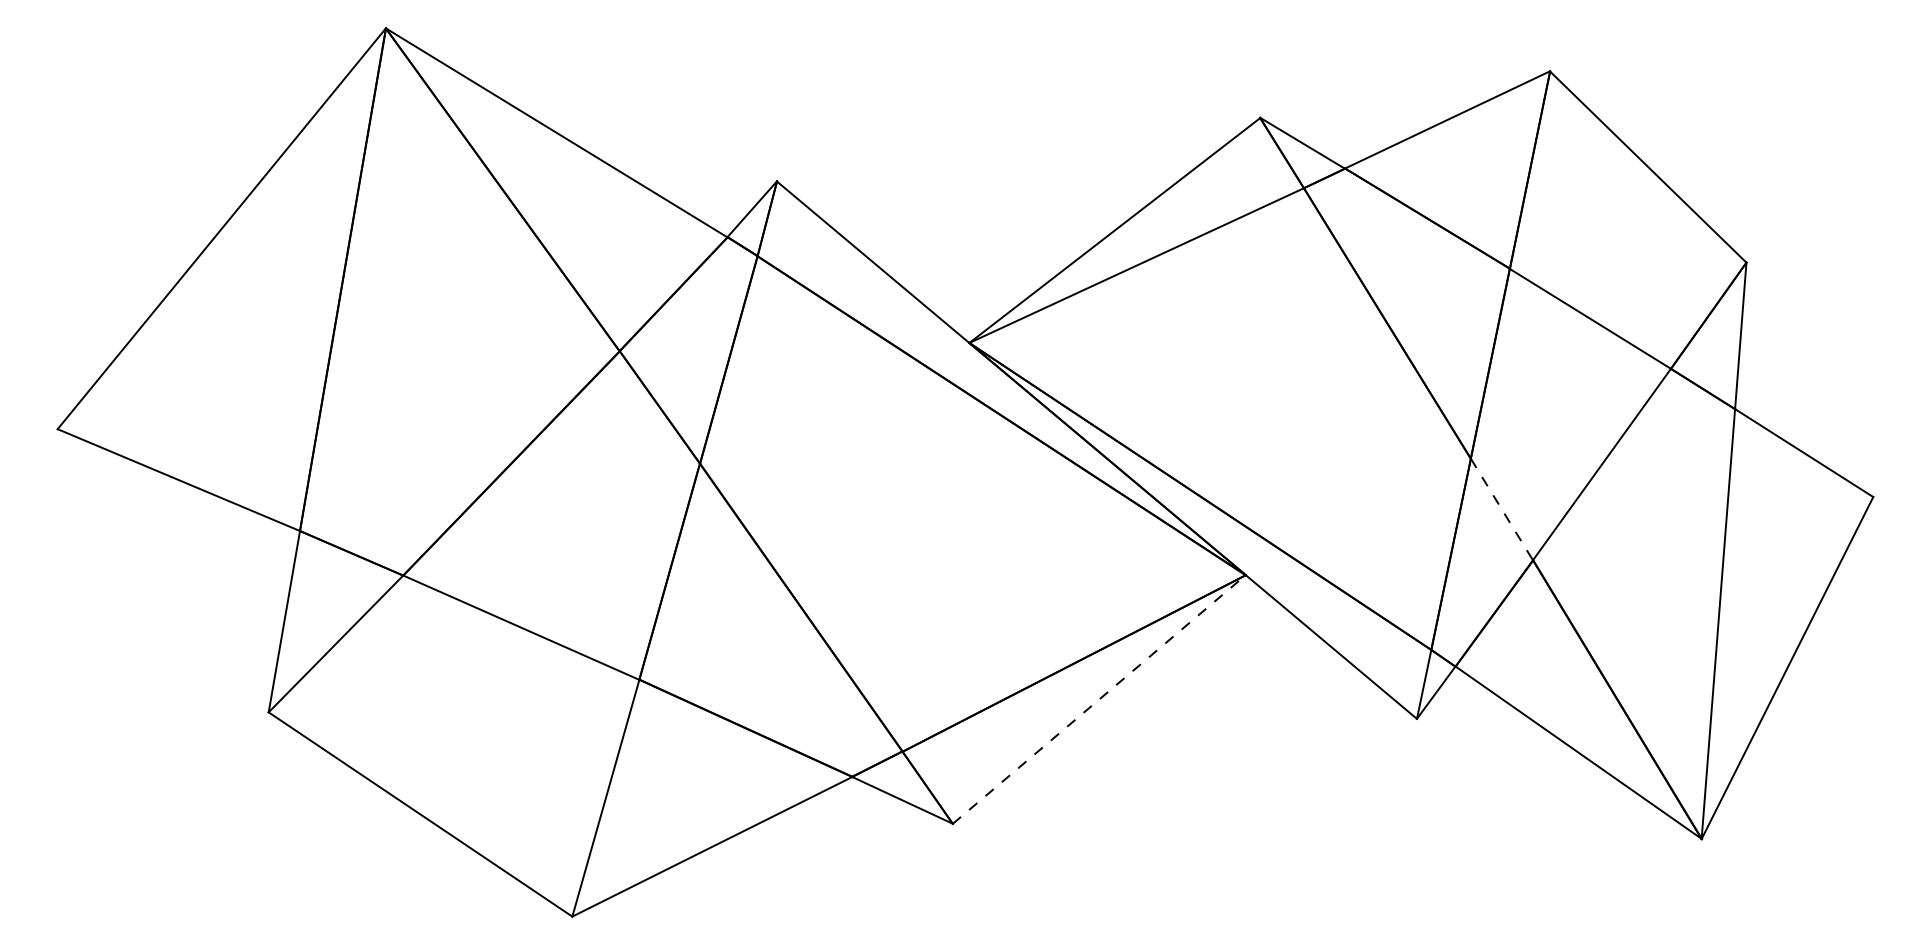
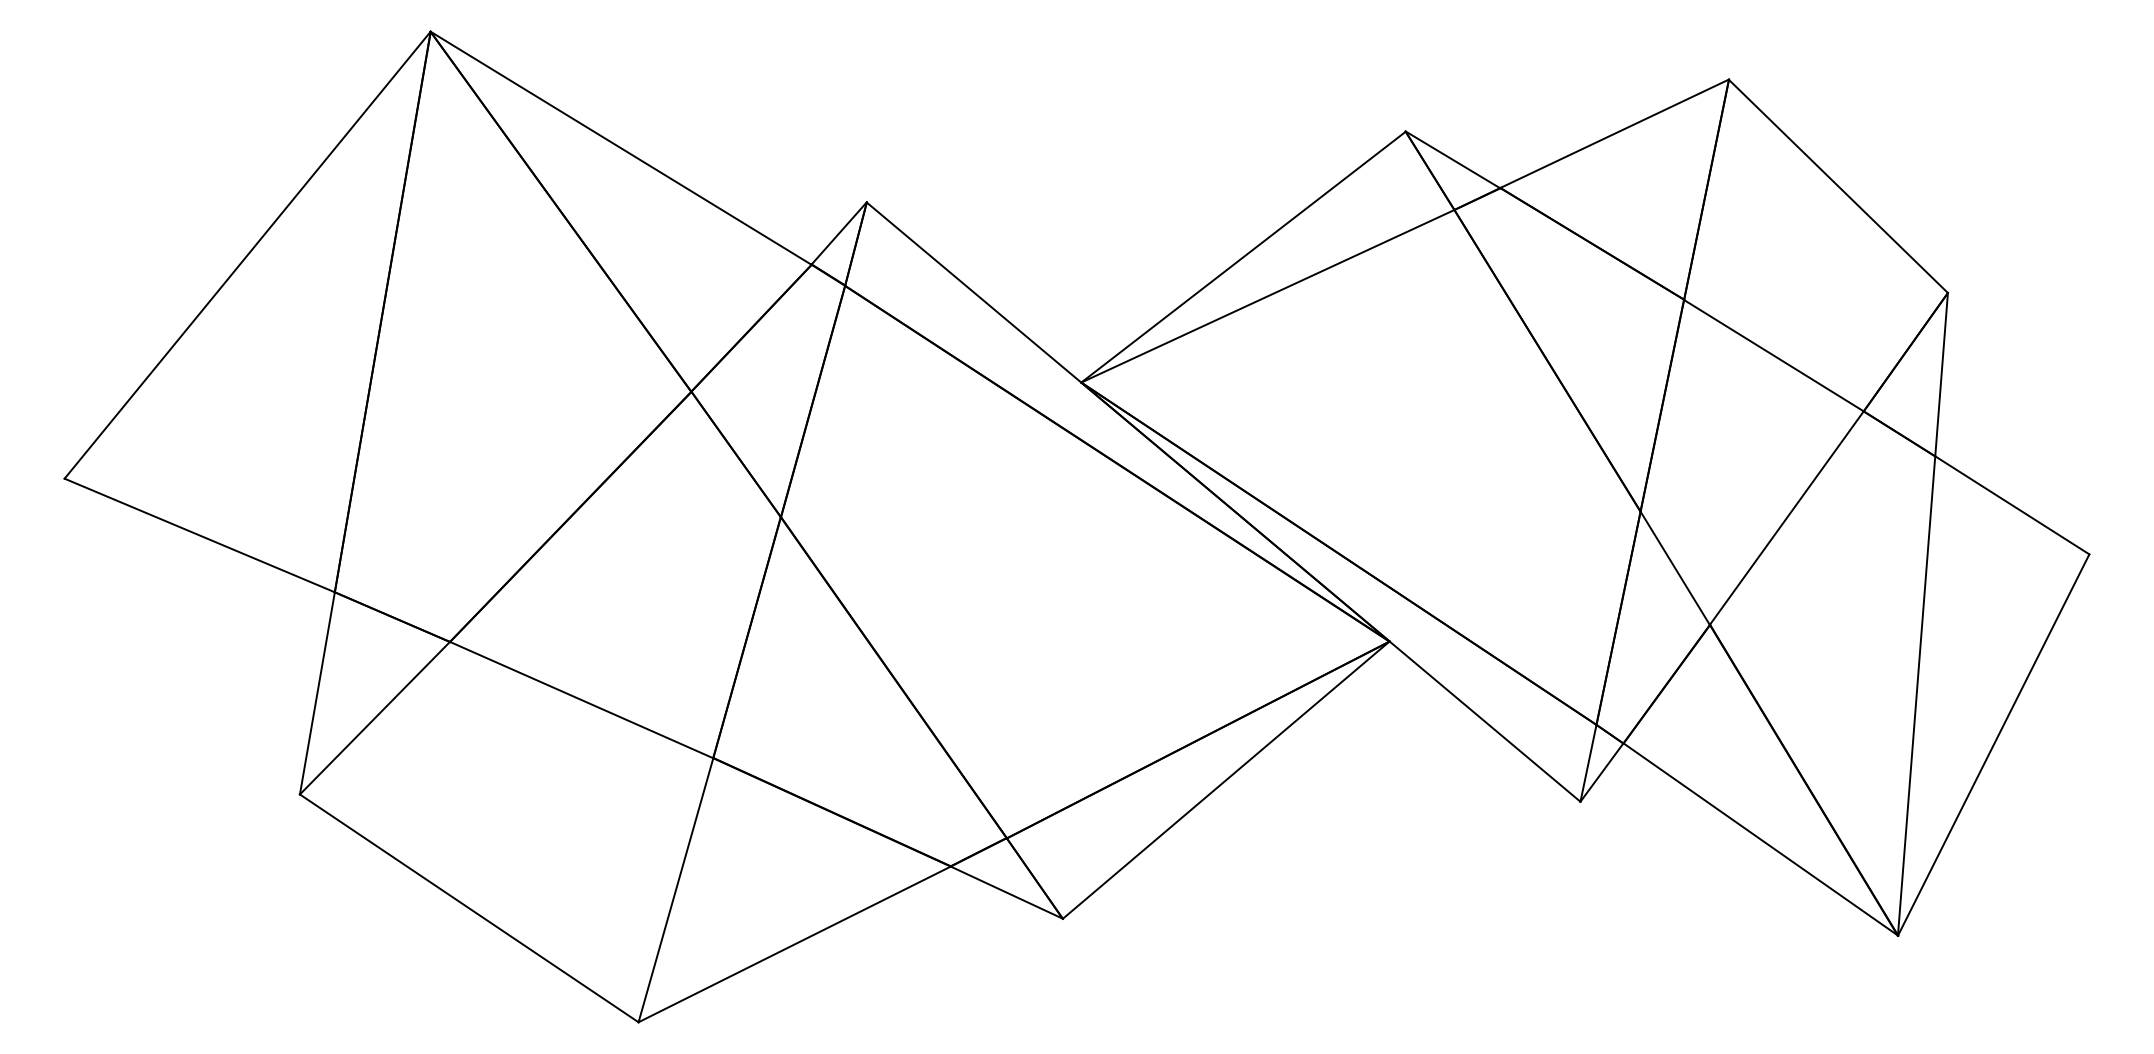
line: (1502, 509) -> (1675, 568), dashed -> solid
line: (1099, 698) -> (1226, 779), dashed -> solid

